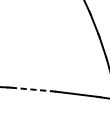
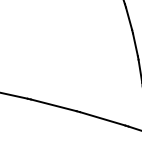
line: (31, 89) -> (53, 105), dashed -> solid

